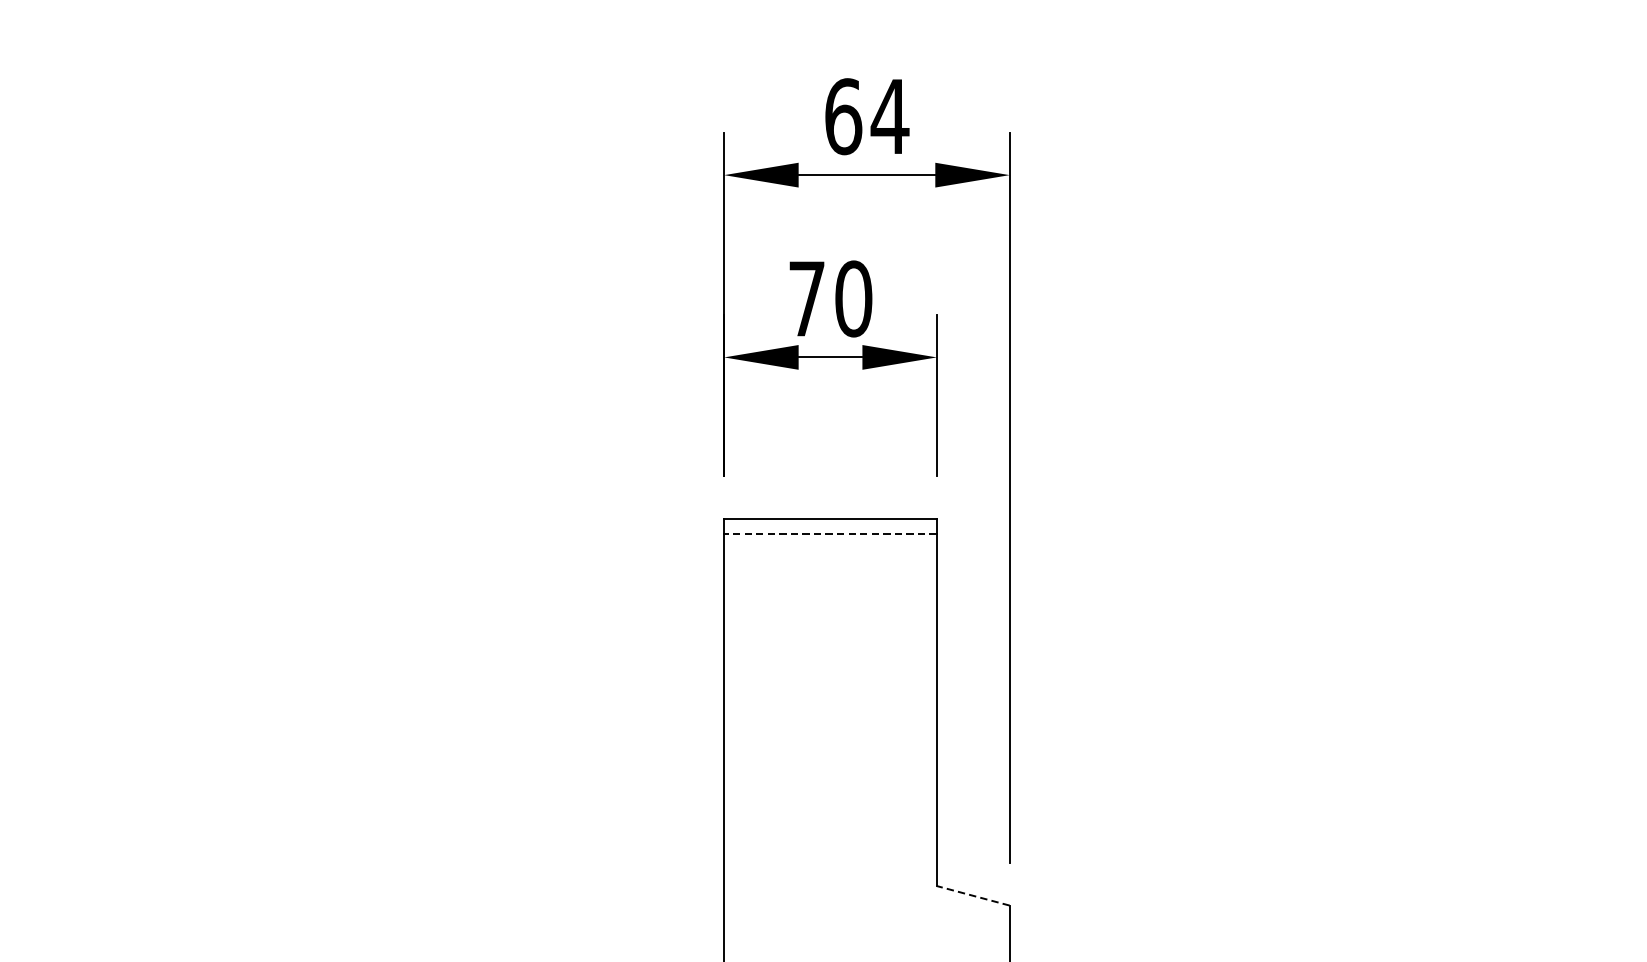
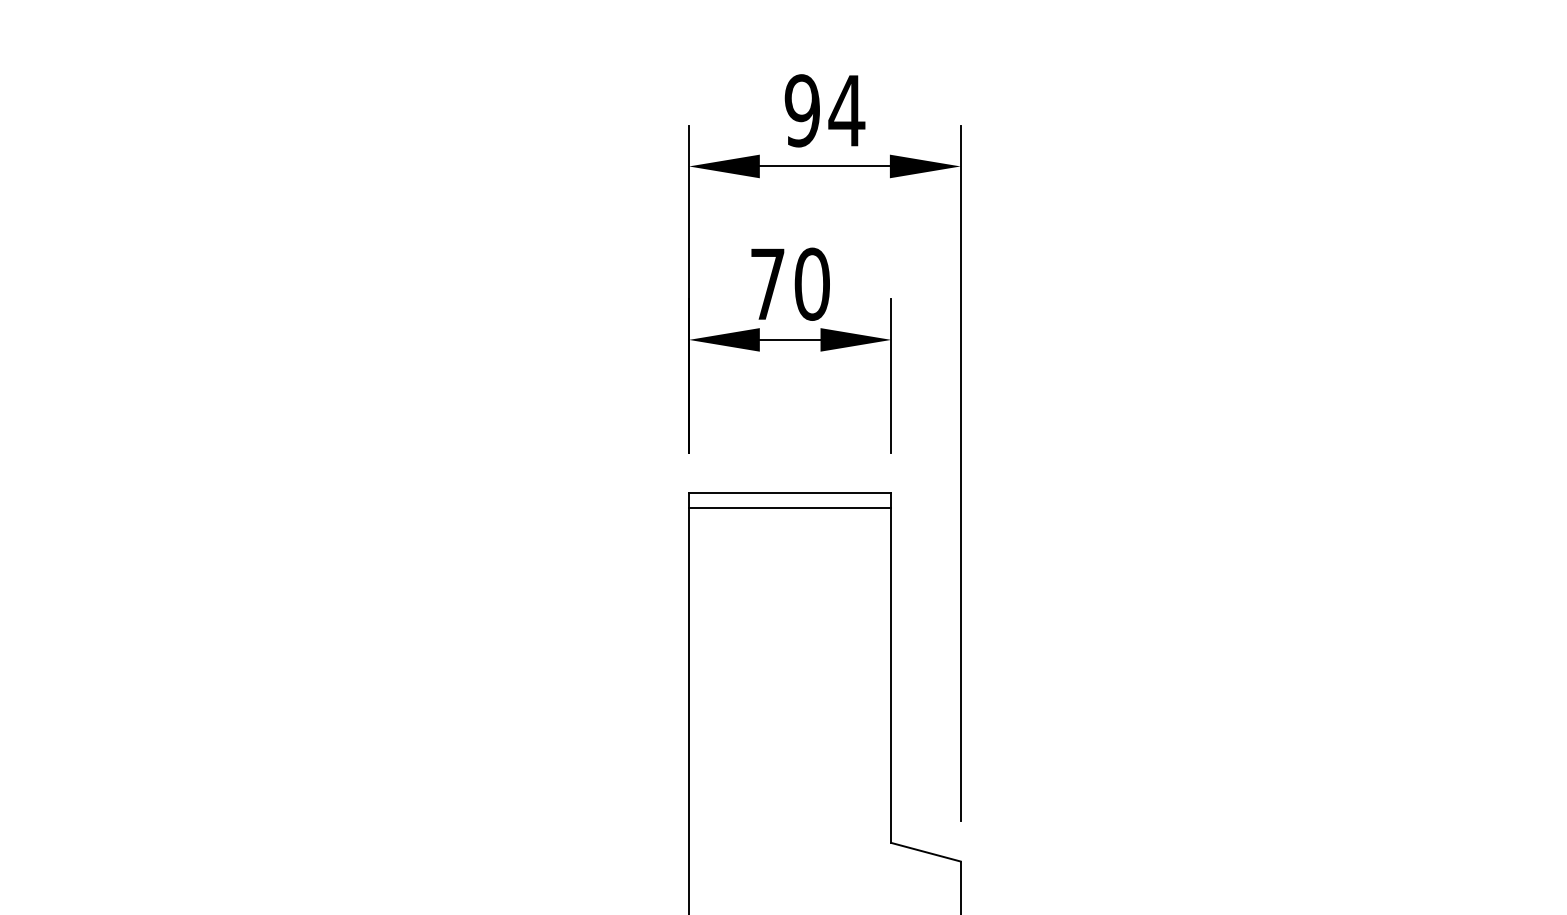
text: (843, 116) -> (802, 110), 64 -> 94
line: (829, 533) -> (789, 507), dashed -> solid
line: (973, 896) -> (926, 852), dashed -> solid

